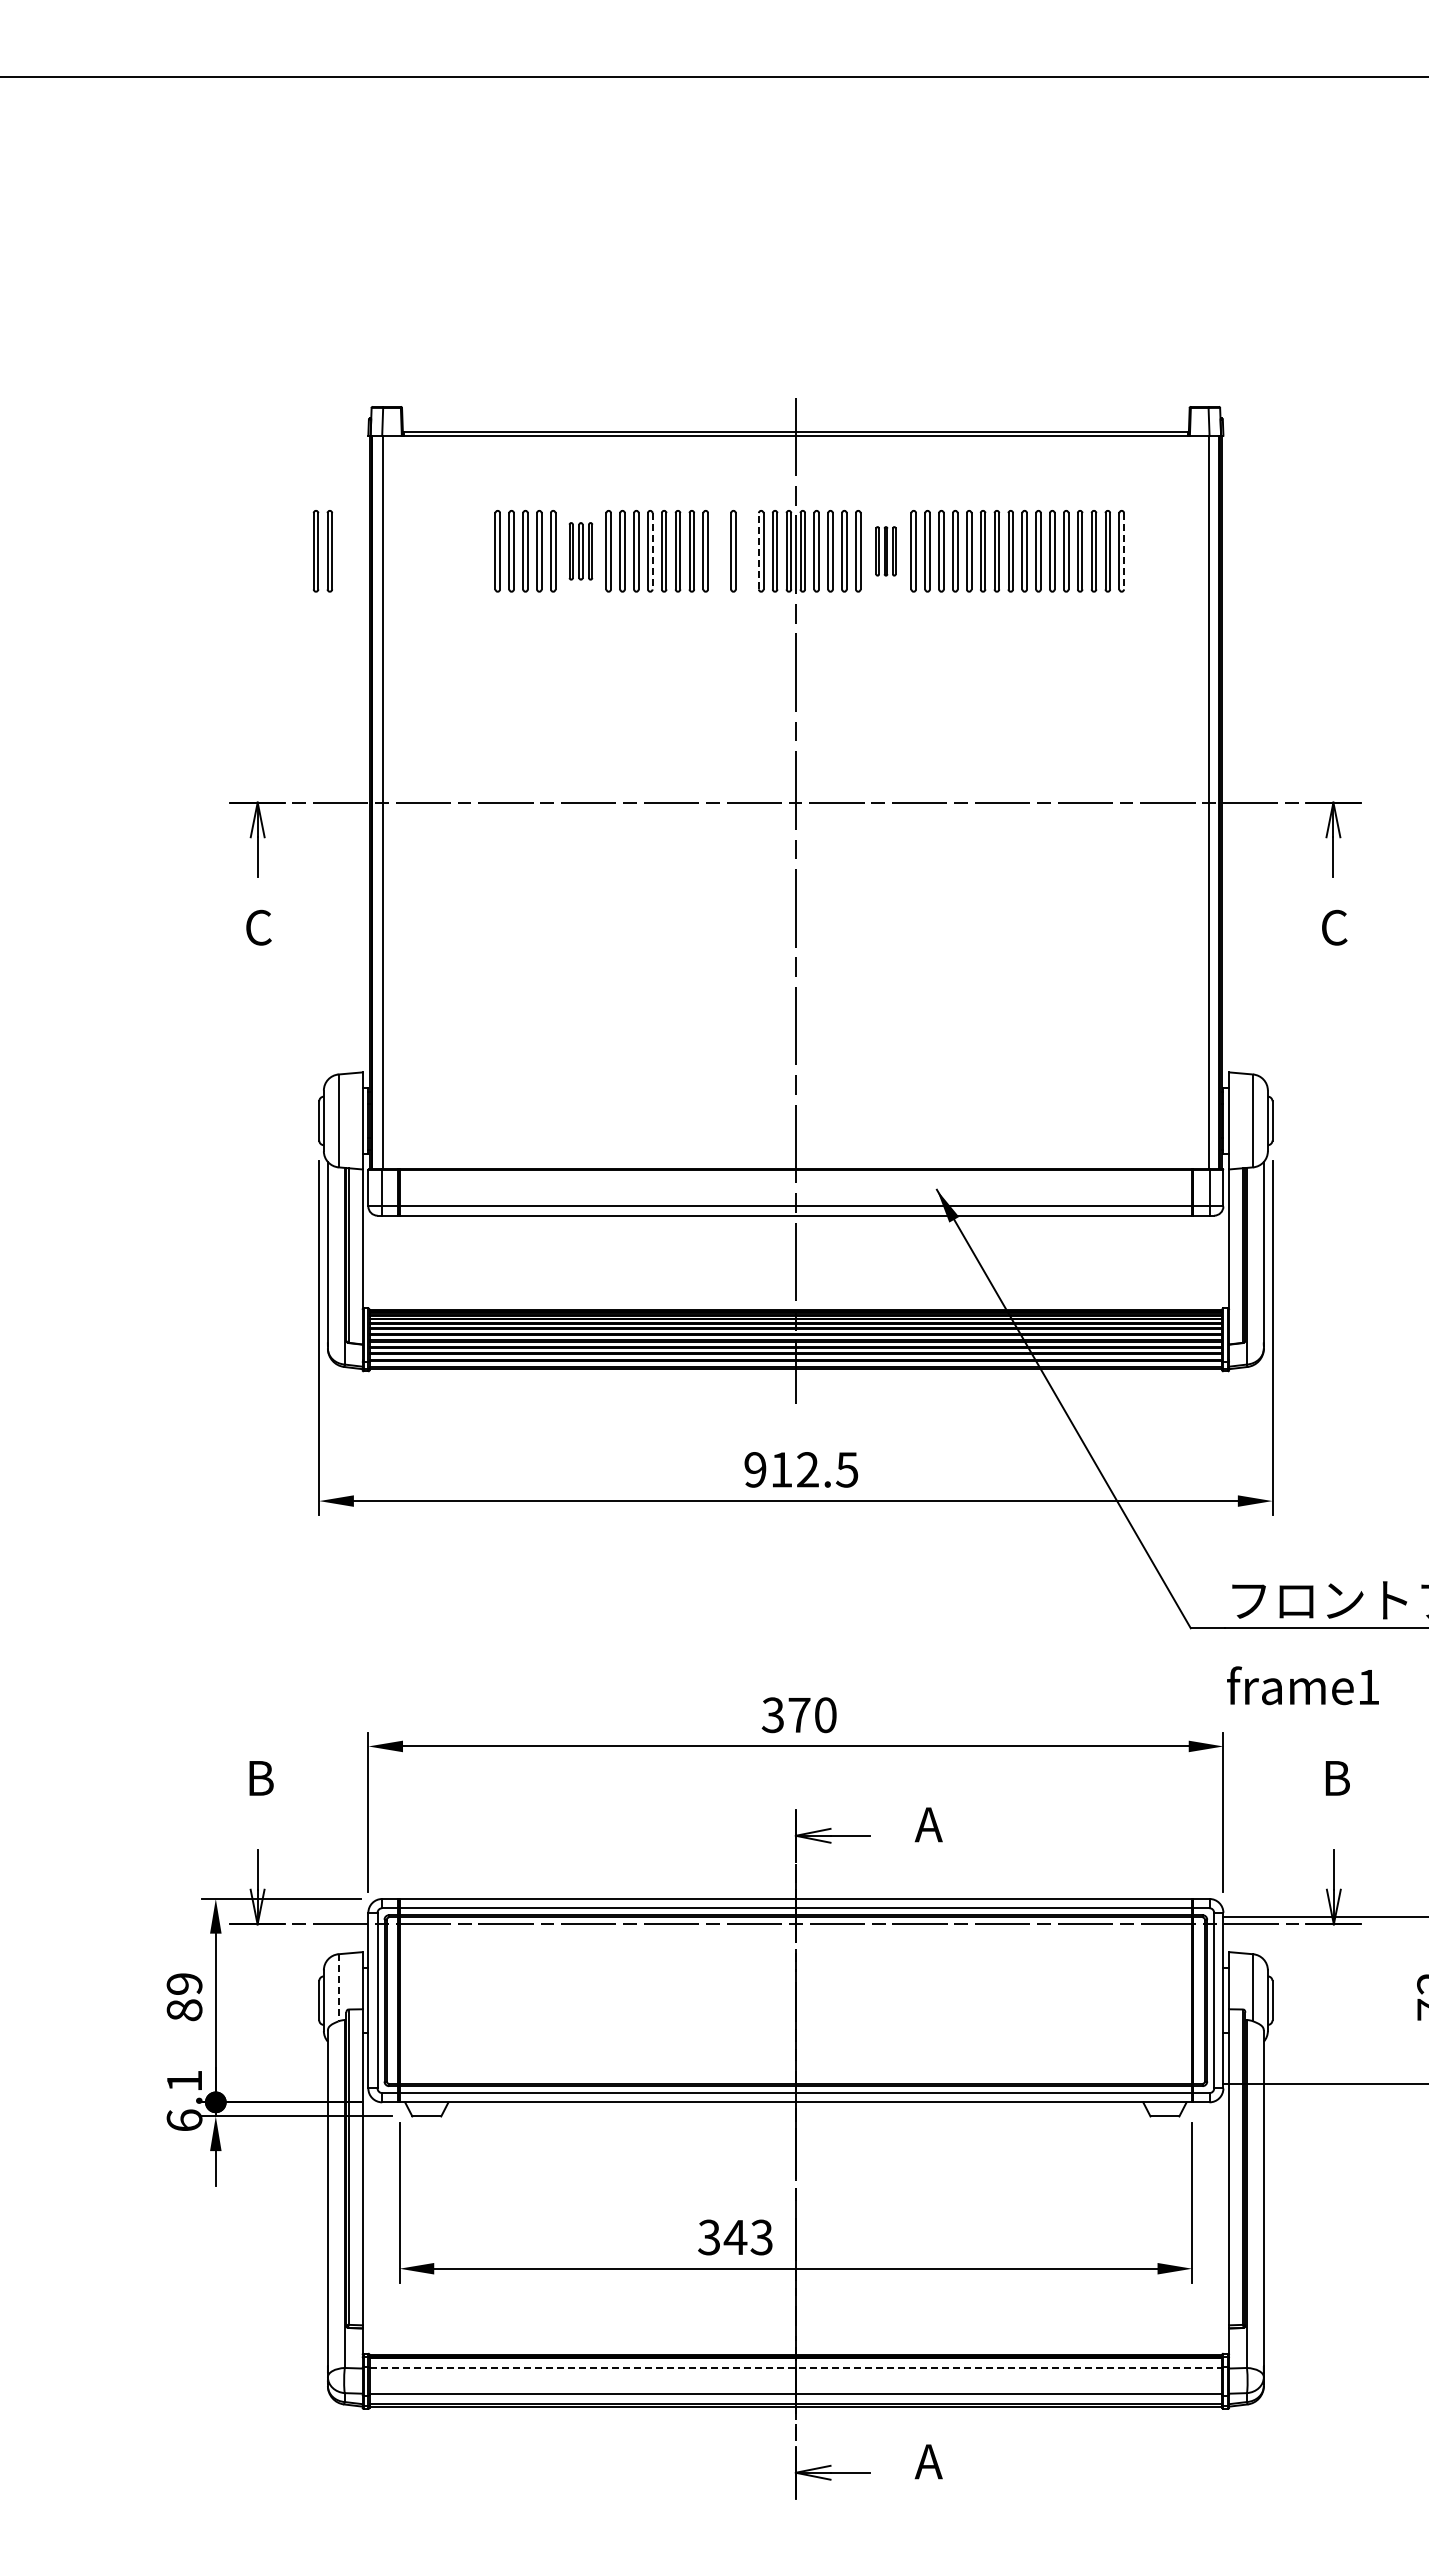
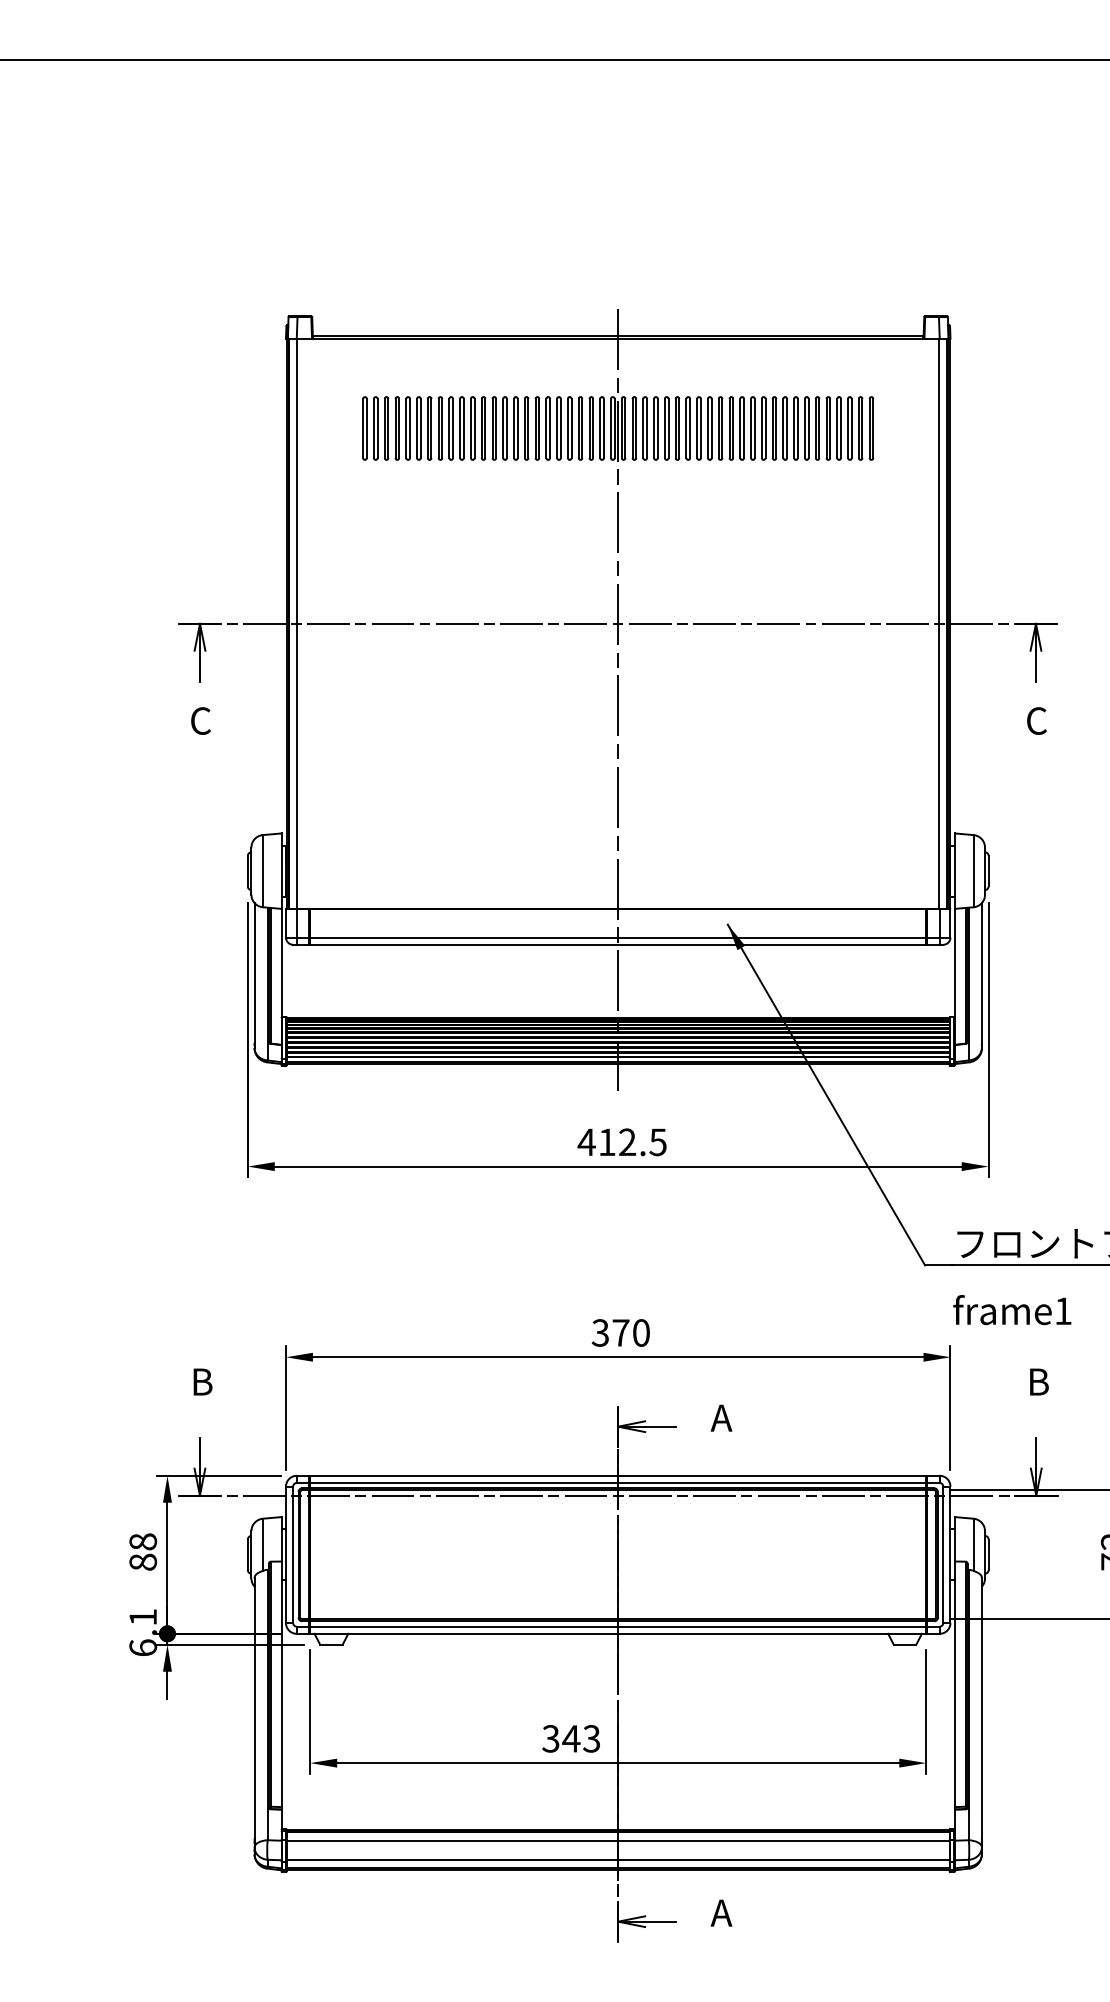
line: (758, 550) -> (589, 427), dashed -> solid
part: (322, 551) -> (370, 428), moved
part: (580, 551) -> (450, 428), size x1.43
line: (652, 551) -> (506, 428), dashed -> solid
part: (719, 551) -> (558, 428), added
part: (747, 551) -> (580, 428), added
part: (885, 551) -> (687, 428), size x1.67
line: (1124, 551) -> (873, 428), dashed -> solid
text: (755, 1469) -> (586, 1142), 912.5 -> 412.5
text: (184, 1983) -> (143, 1541), 89 -> 88
line: (338, 1987) -> (262, 1544), dashed -> solid
line: (796, 2368) -> (618, 1840), dashed -> solid

